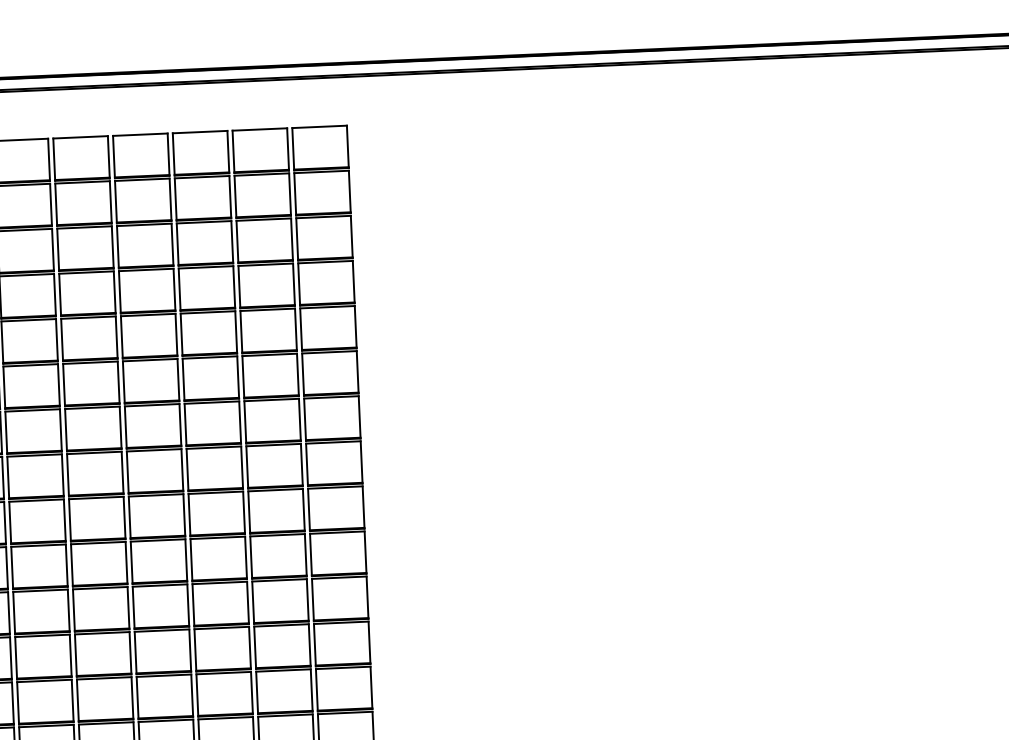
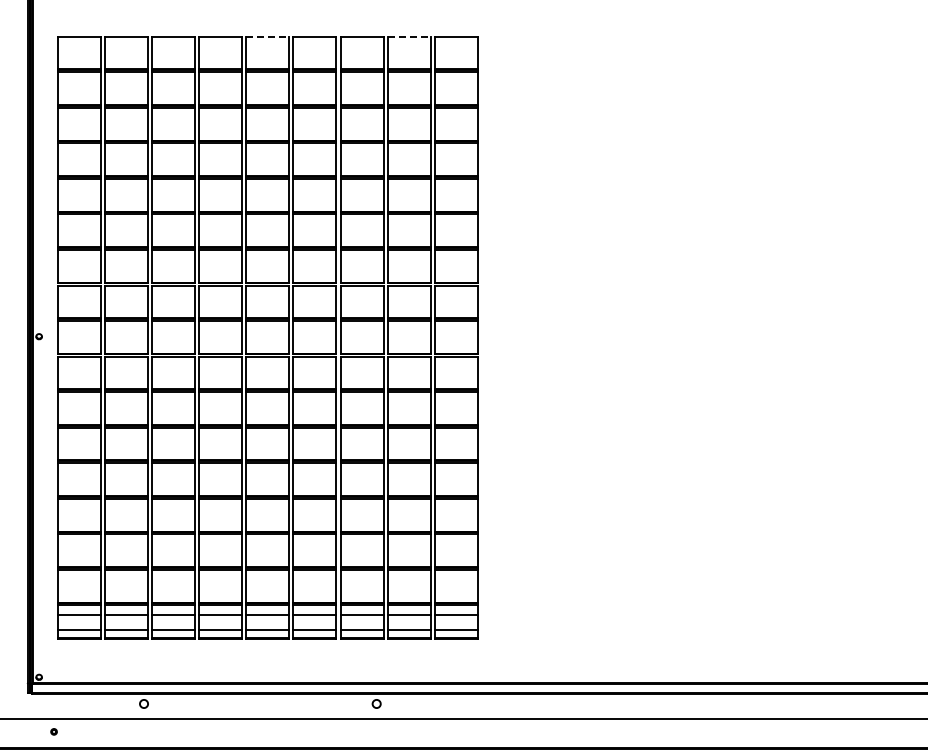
line: (260, 129) -> (409, 36), solid -> dashed
line: (80, 137) -> (267, 36), solid -> dashed

